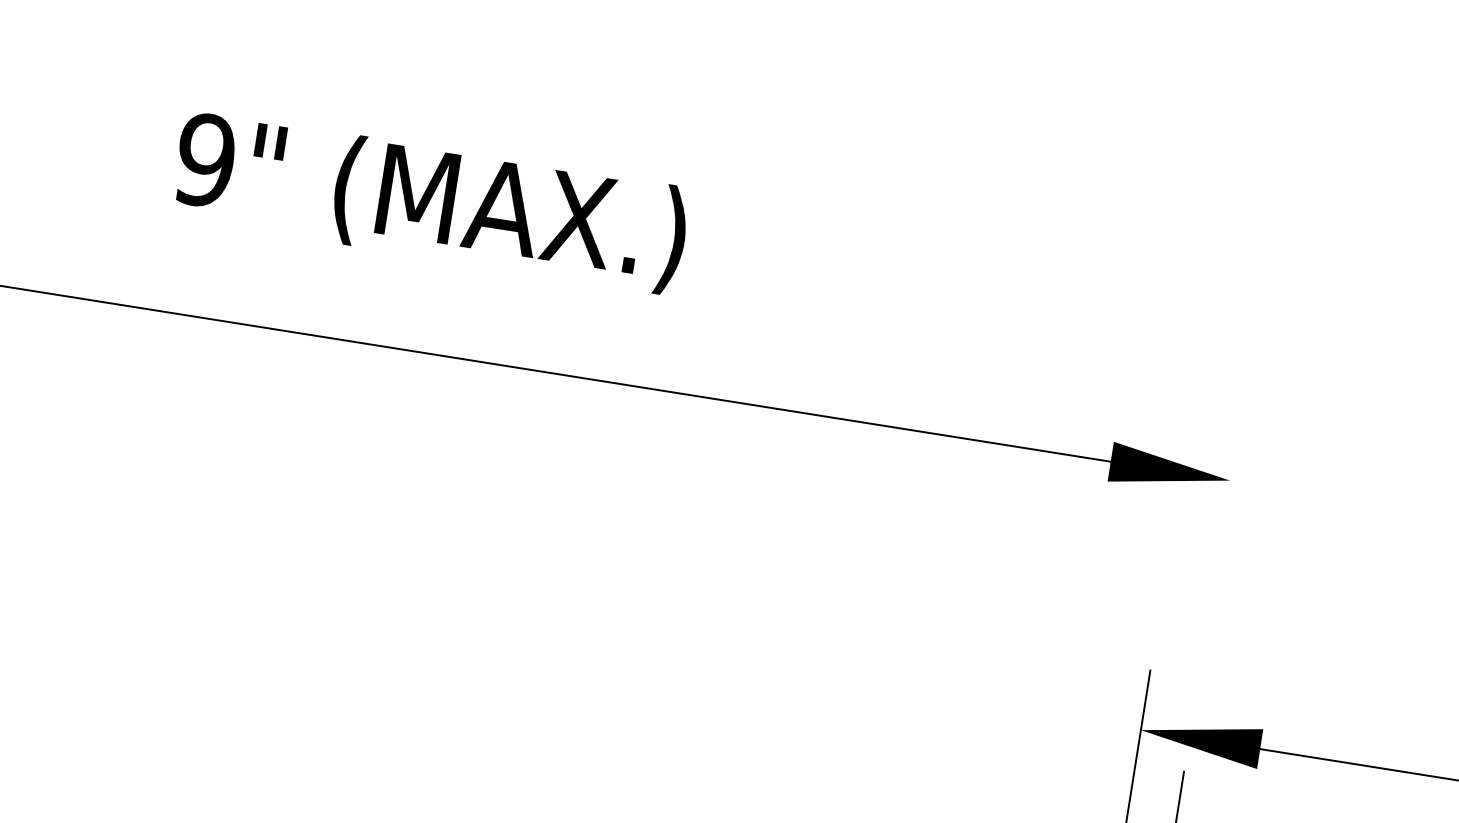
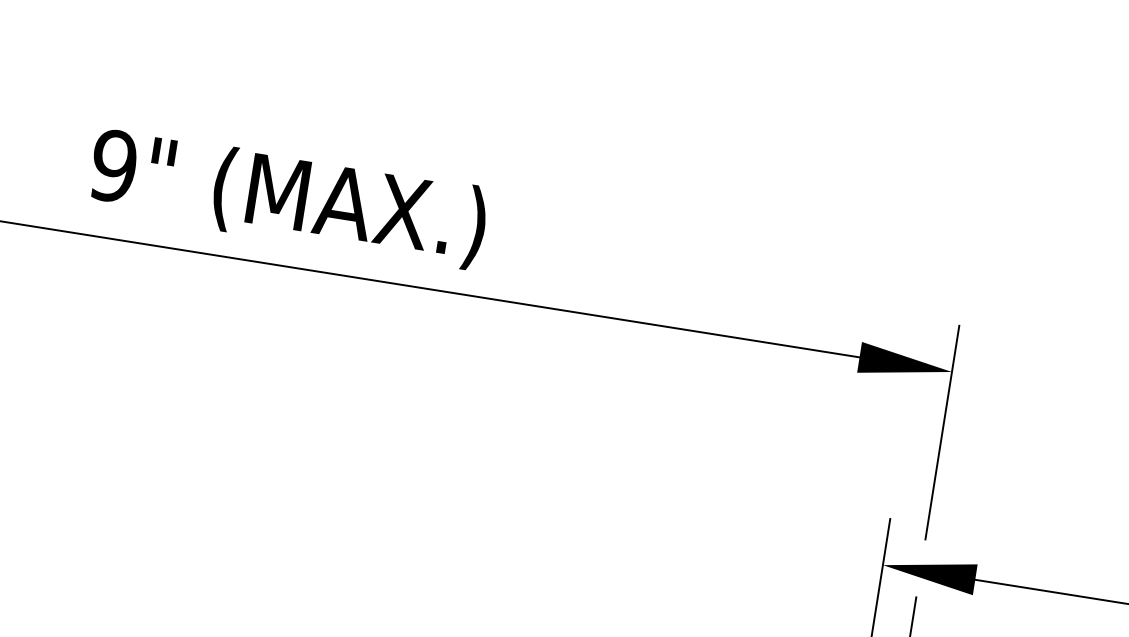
text: (431, 203) -> (288, 199), moved
line: (1217, 558) -> (942, 432), added

